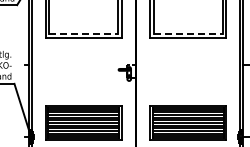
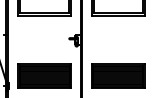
line: (84, 33) -> (45, 13), dashed -> solid
line: (188, 33) -> (118, 13), dashed -> solid

